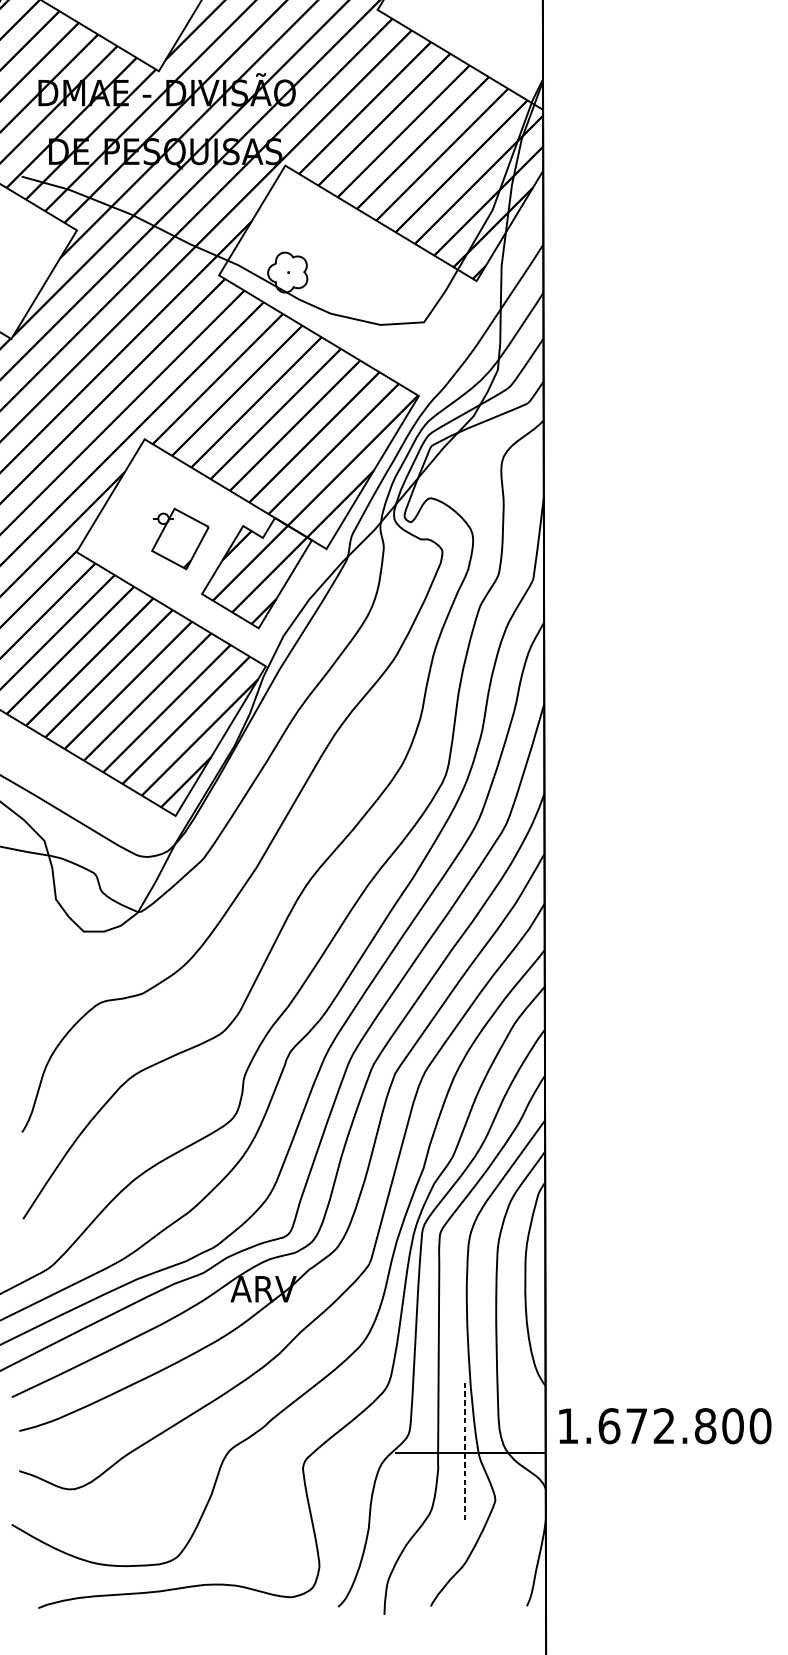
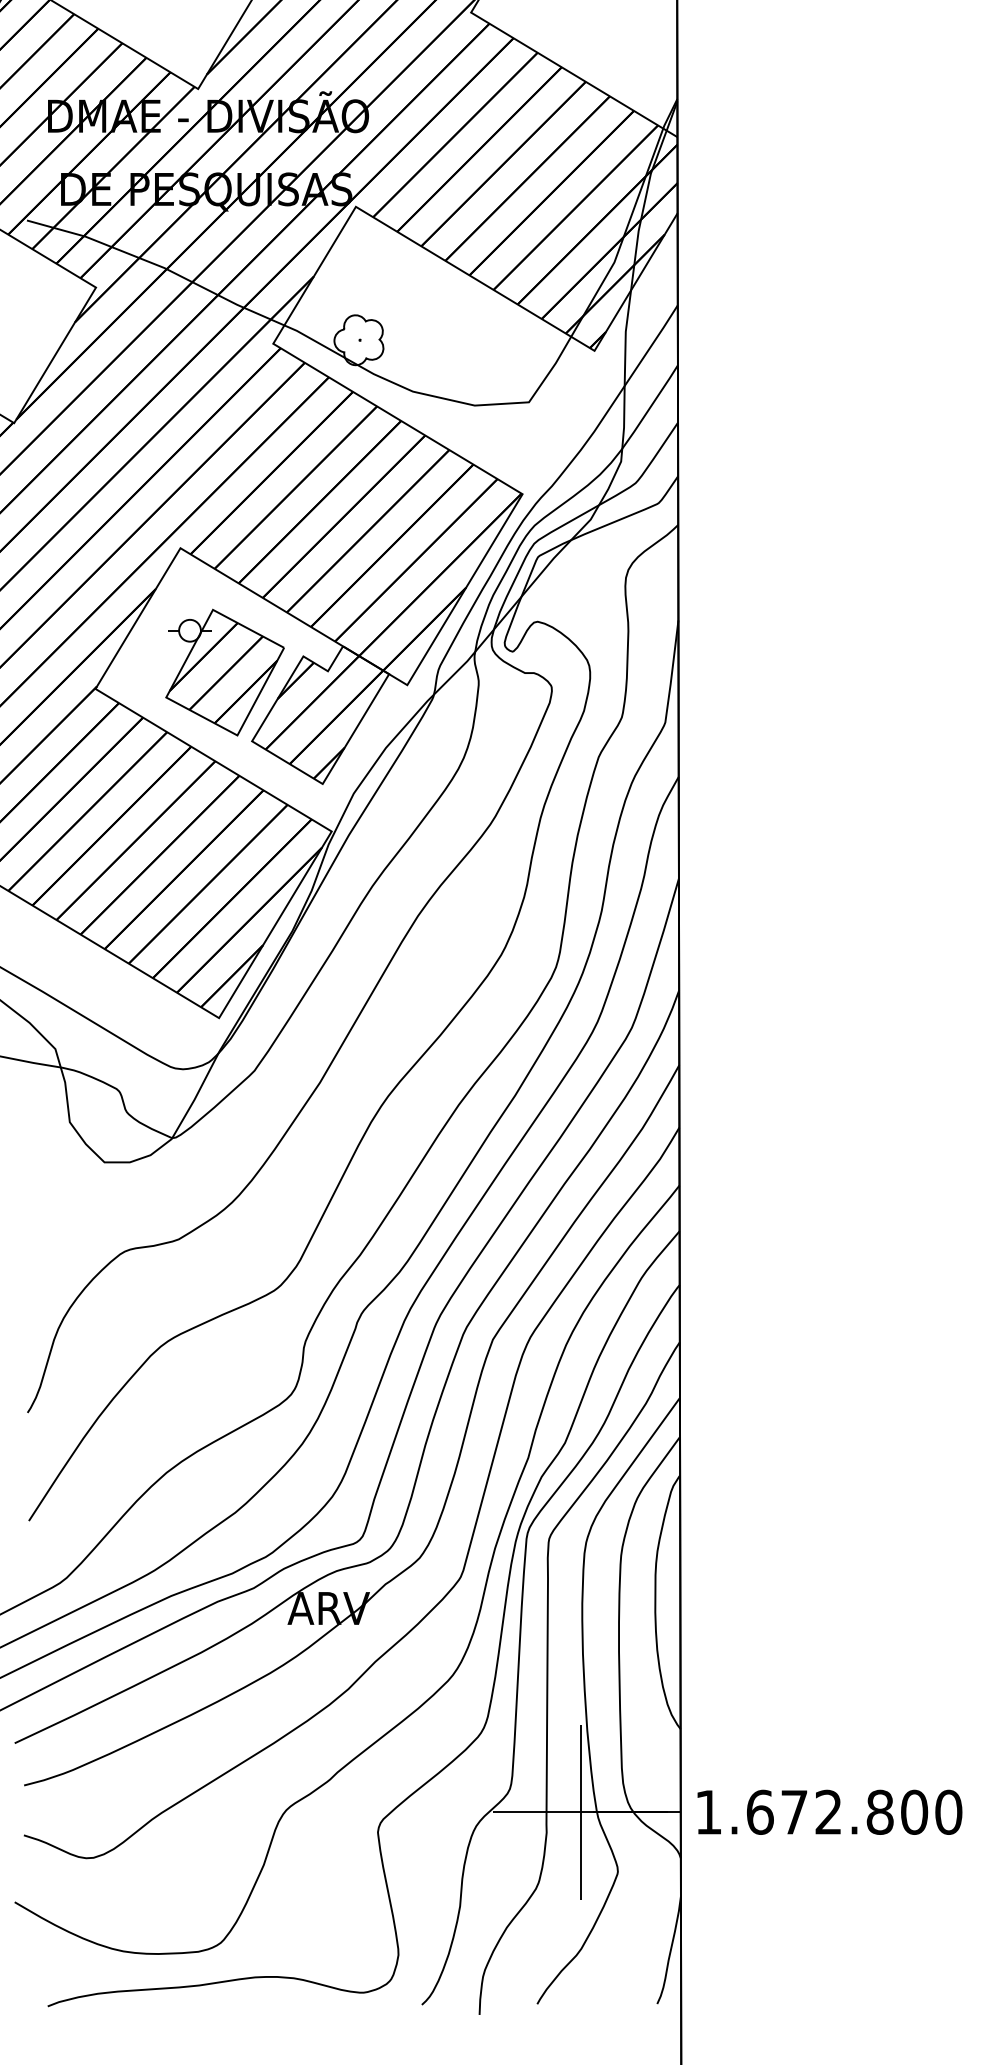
part: (179, 538) -> (224, 672), size x1.67
text: (664, 1425) -> (829, 1811), moved
line: (465, 1452) -> (580, 1812), dashed -> solid

